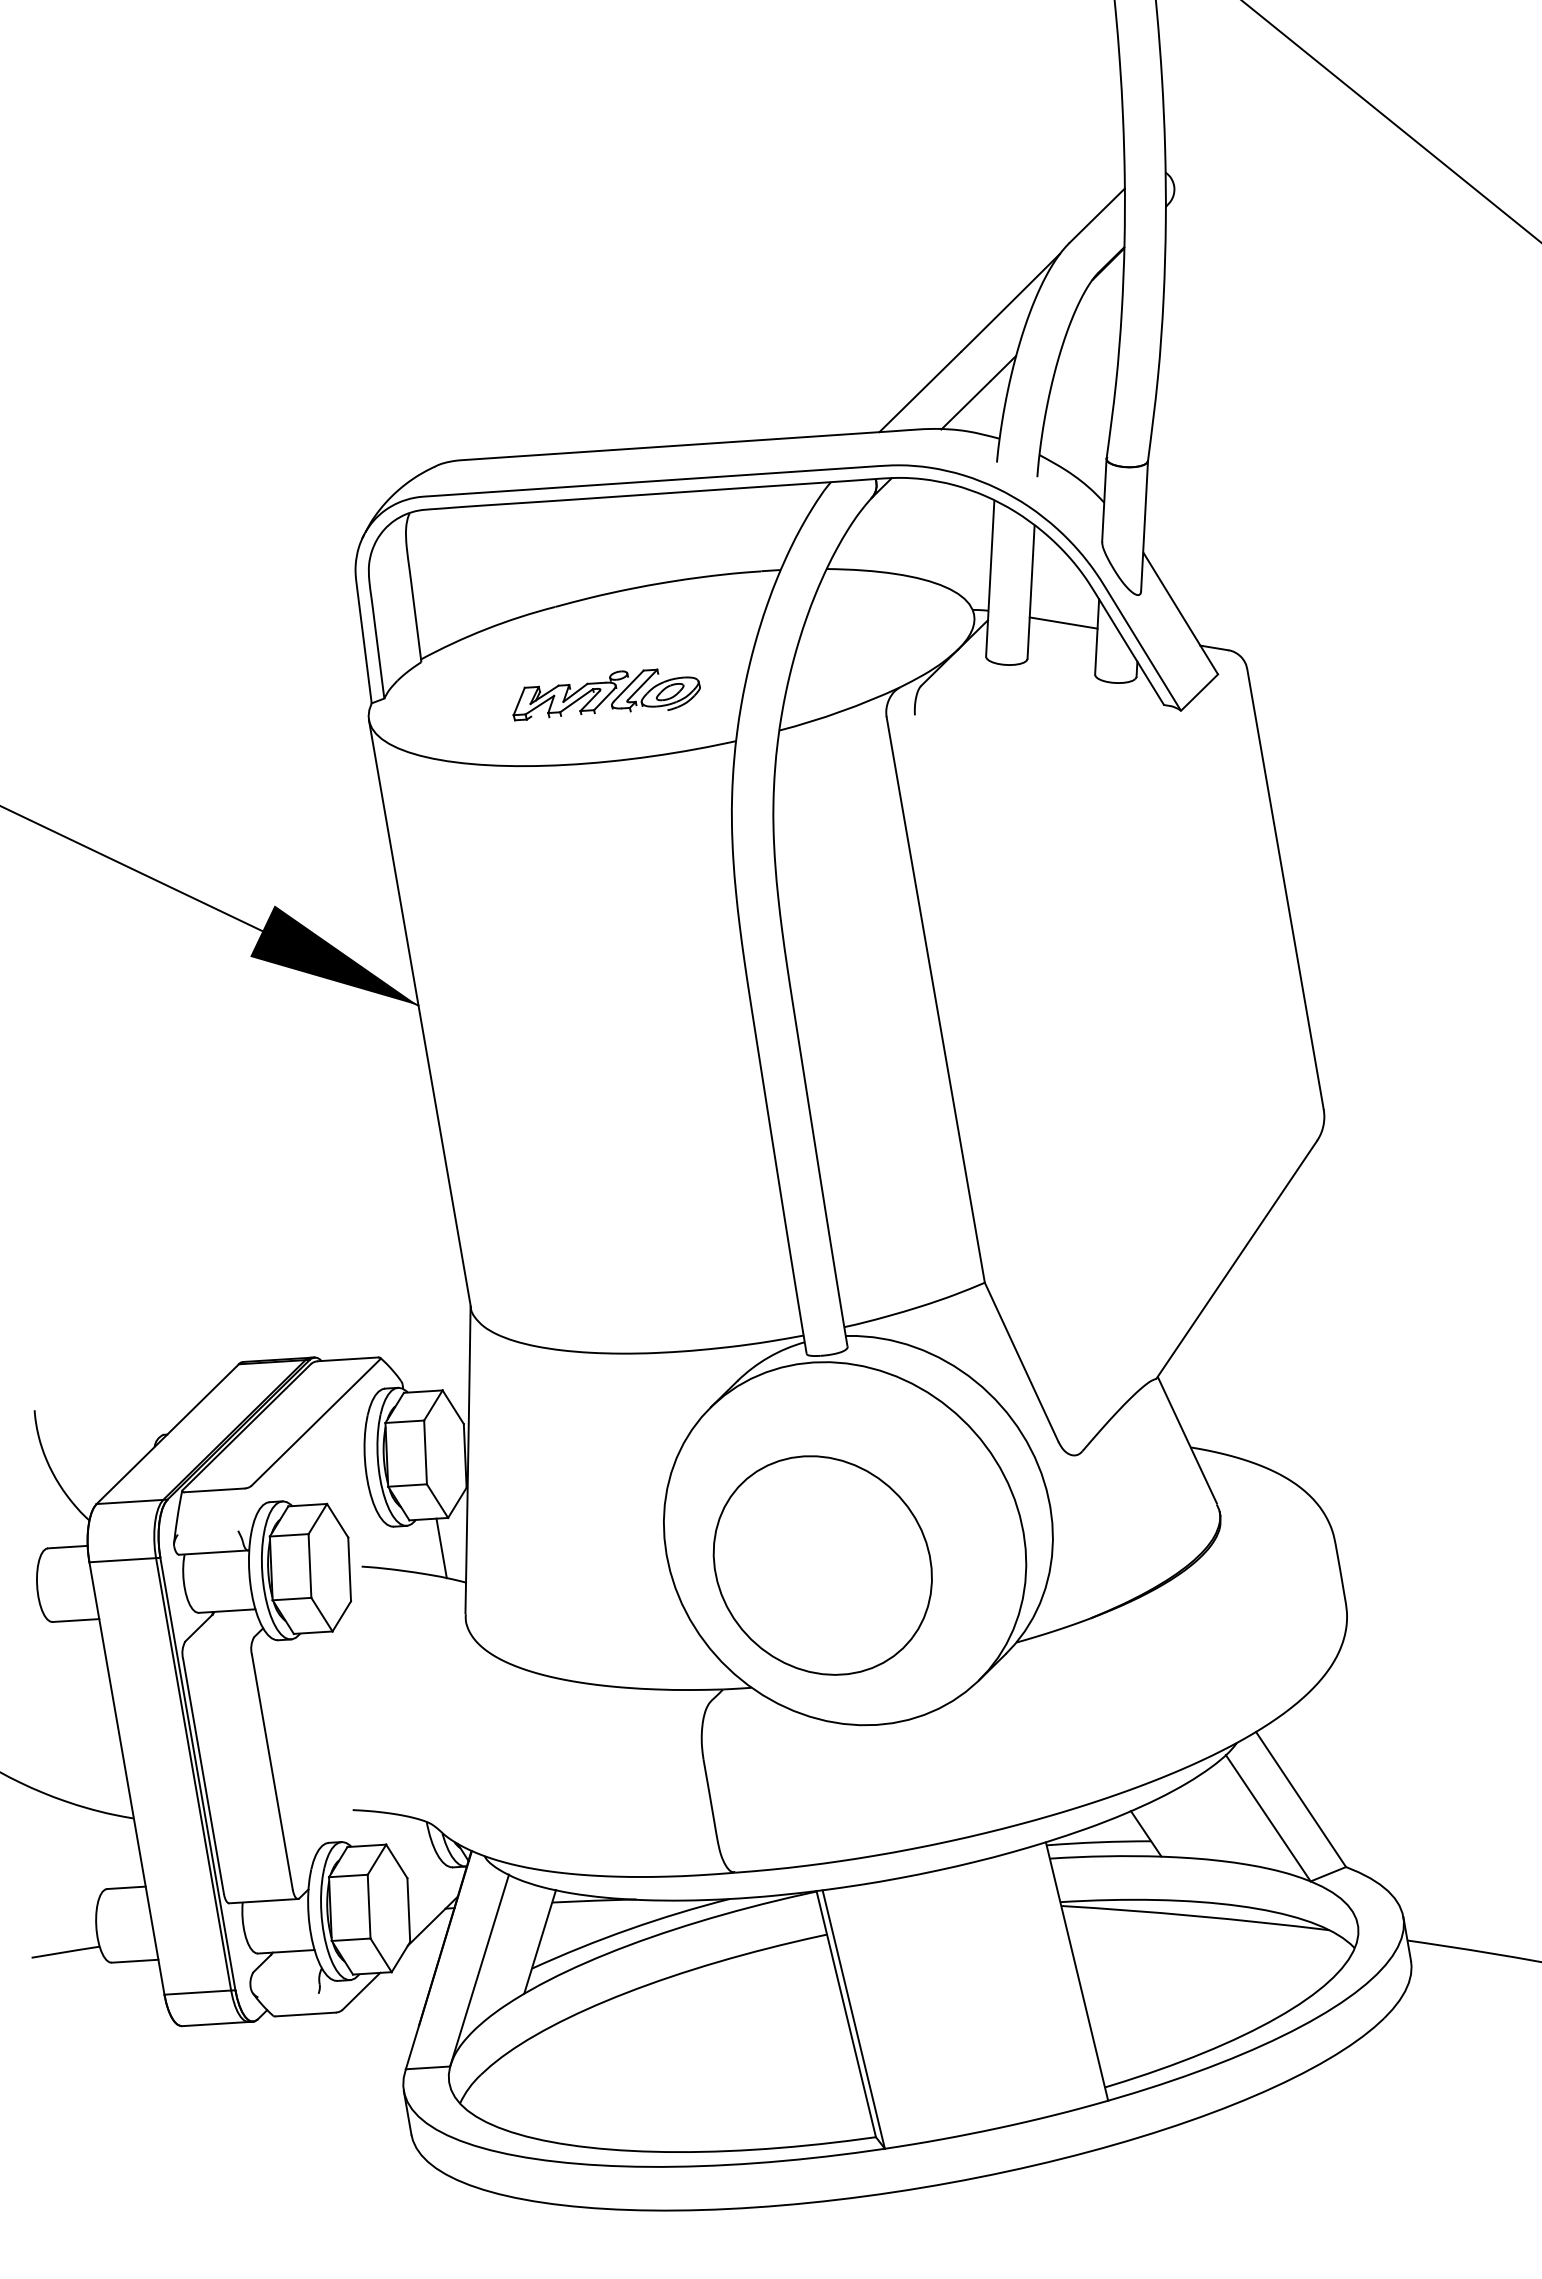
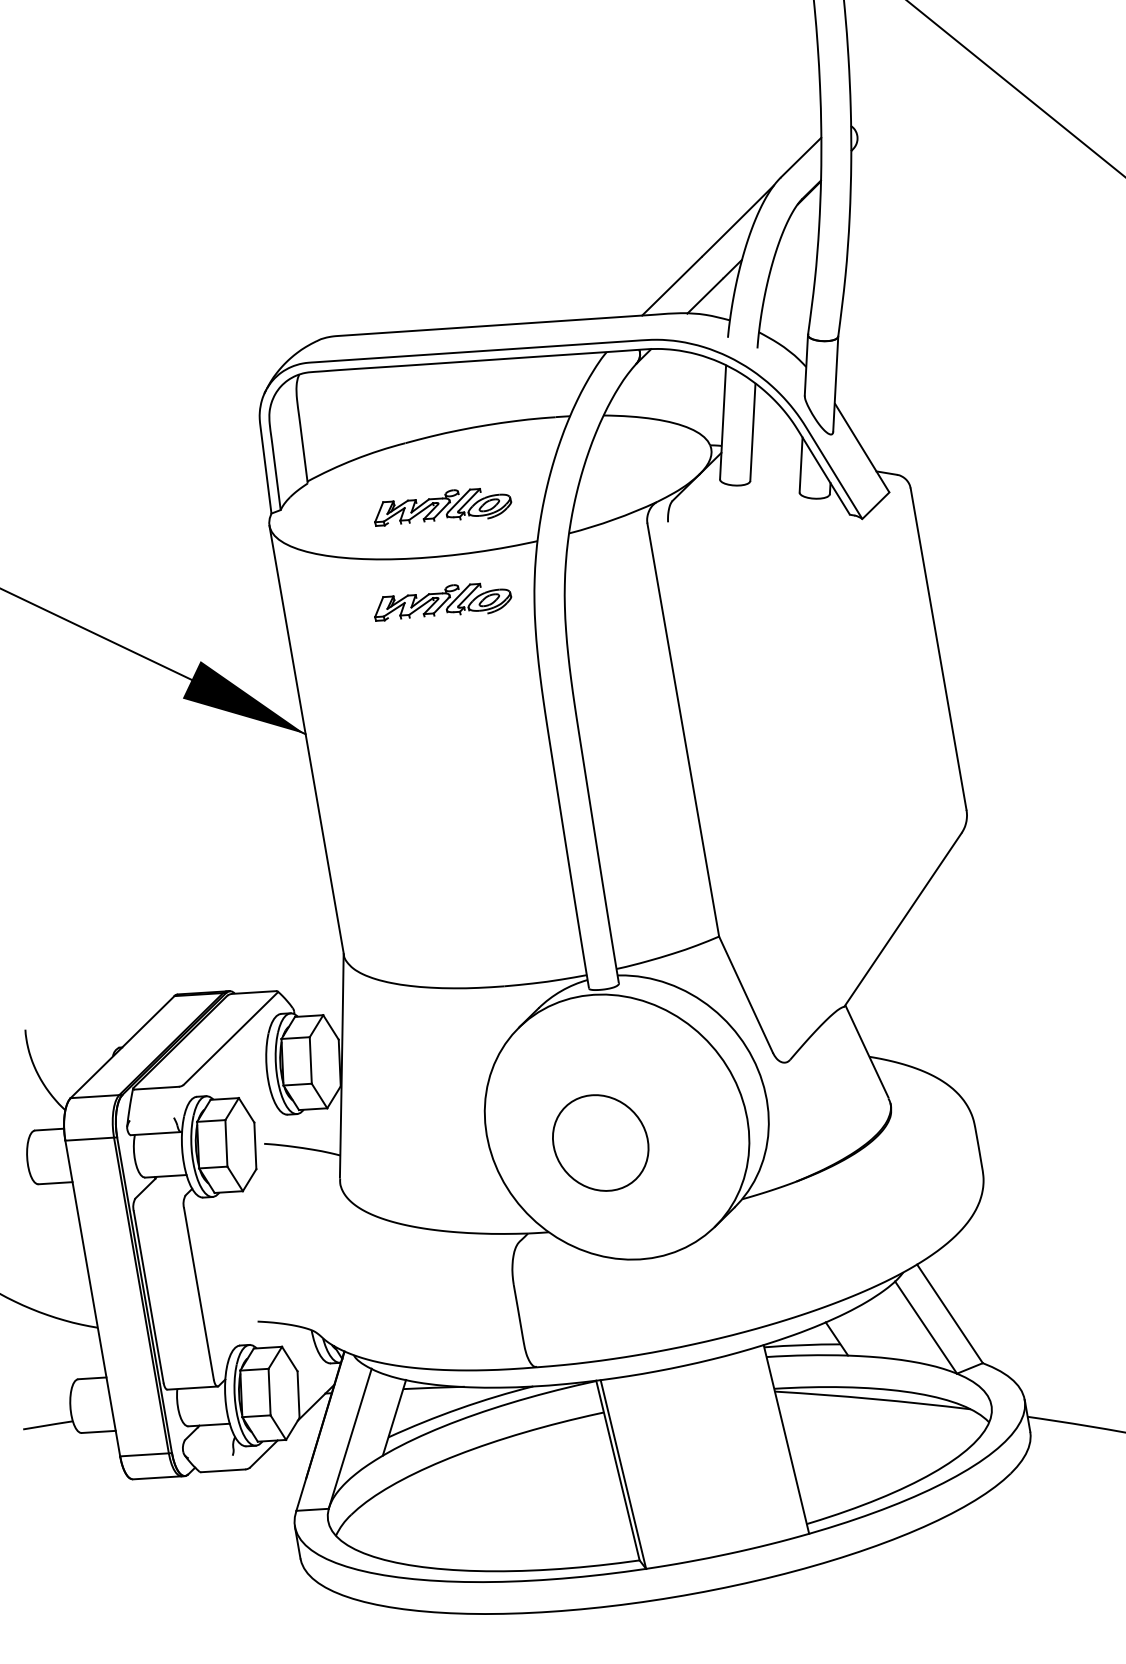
line: (1063, 622) -> (776, 454), removed
part: (606, 824) -> (442, 602), added
line: (441, 1548) -> (322, 1130), removed
part: (822, 1565) -> (600, 1143), size x0.6

